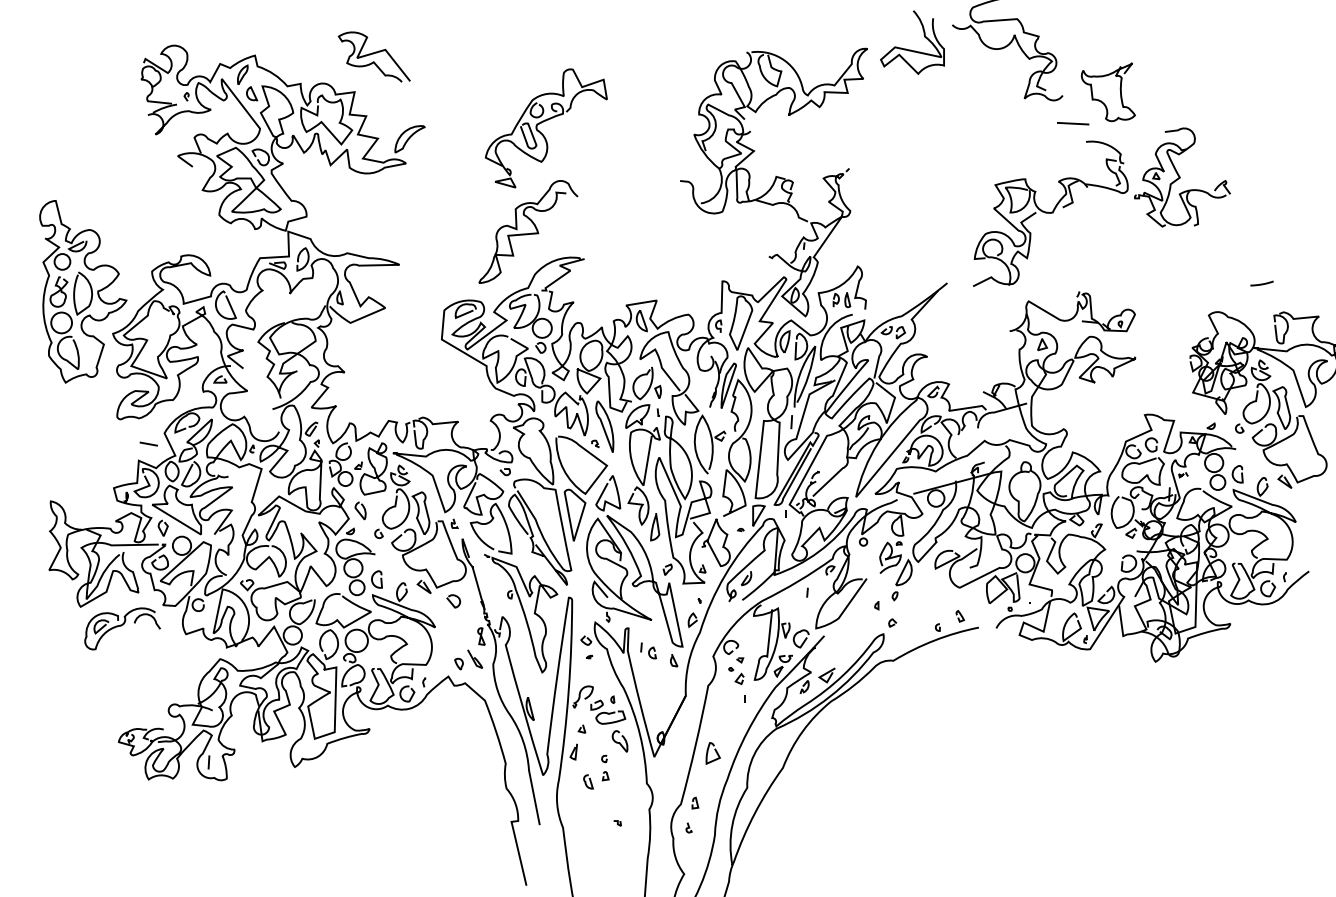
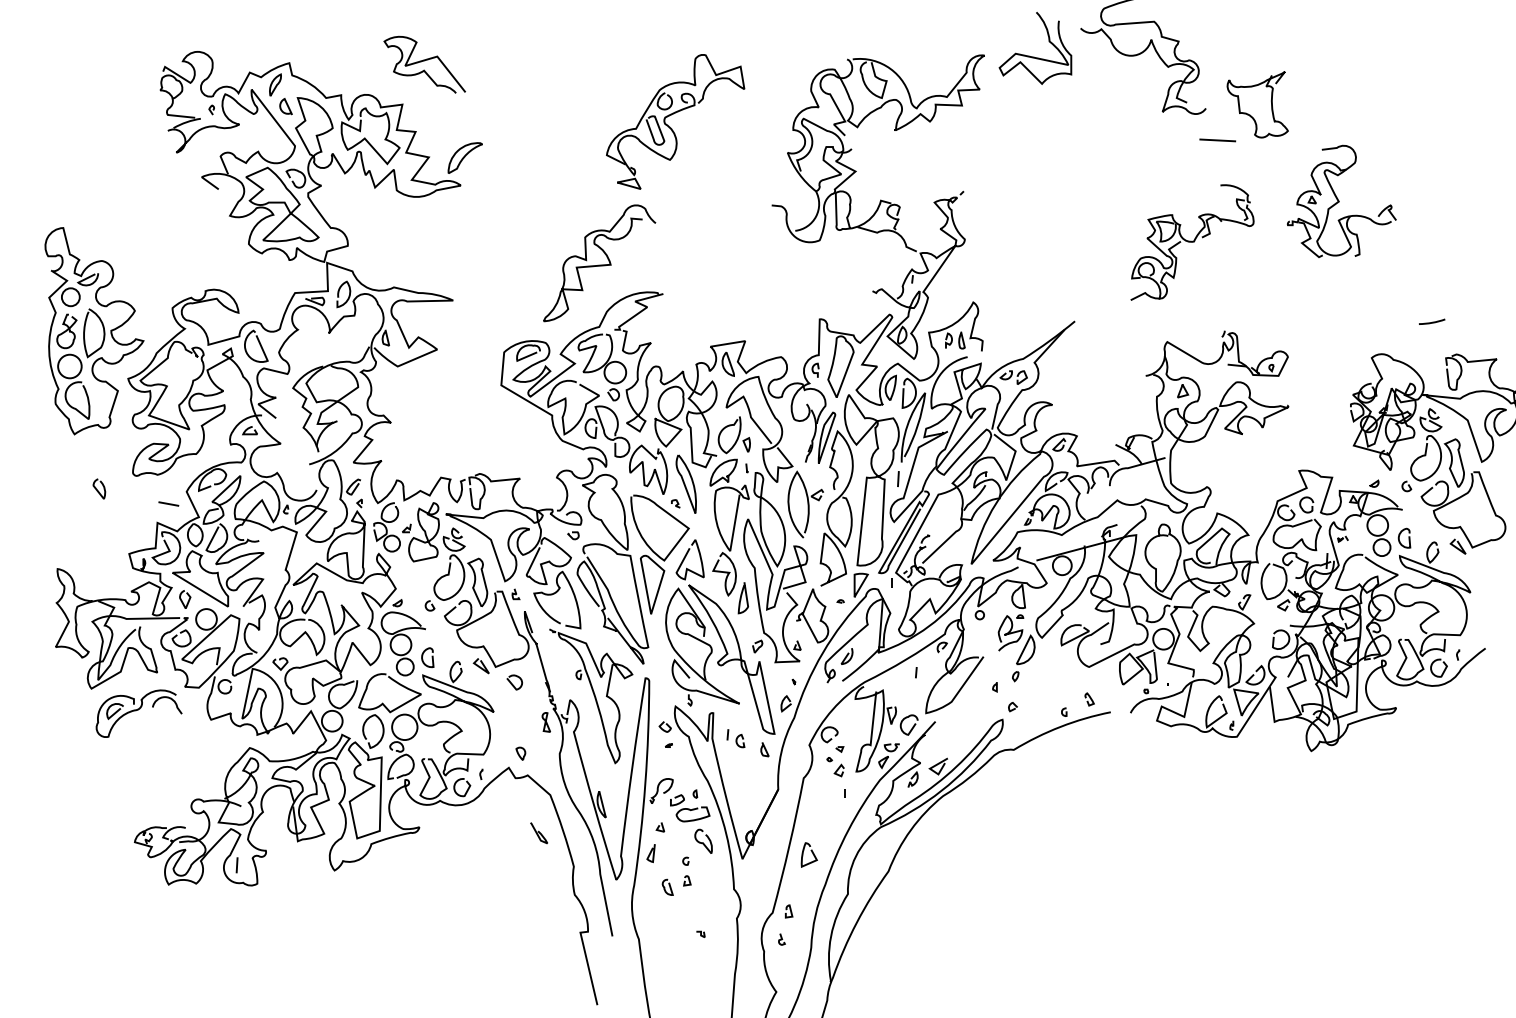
part: (541, 132) -> (670, 126), moved
part: (1050, 213) -> (1192, 242), size x0.7
curve: (359, 511) -> (98, 489), moved
curve: (475, 658) -> (539, 832), moved

